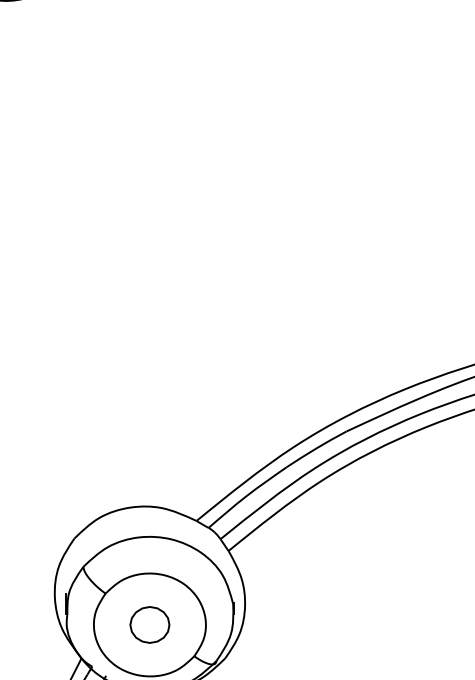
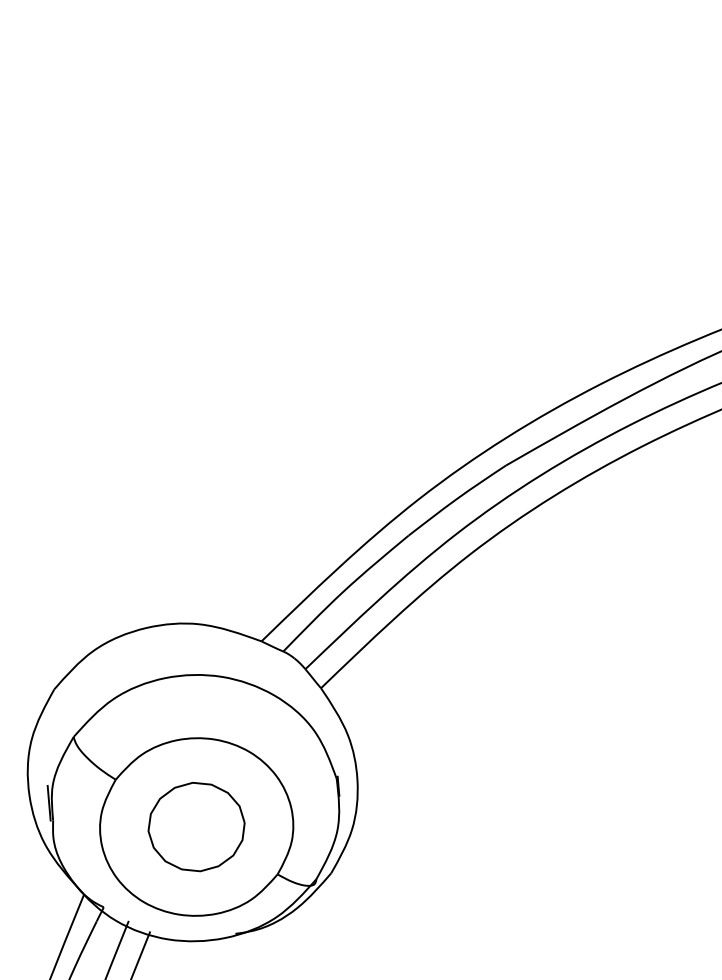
part: (149, 624) -> (195, 826), size x1.43

